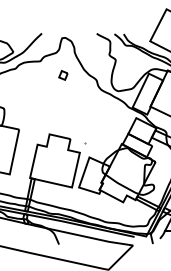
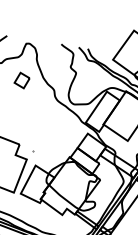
part: (63, 75) -> (22, 80), size x1.67

